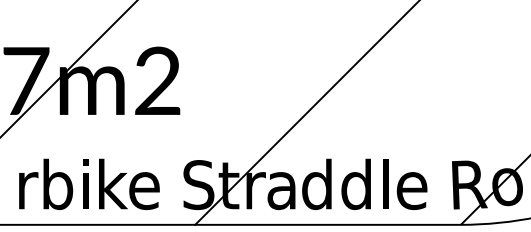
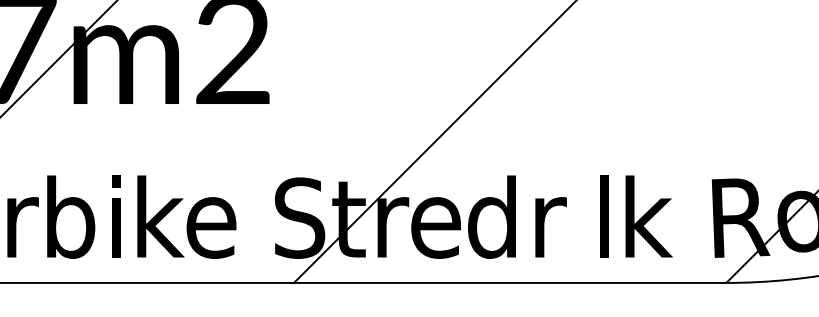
text: (355, 184) -> (554, 217), d -> r
text: (411, 184) -> (645, 217), e -> k
text: (282, 191) -> (436, 228), a -> e

